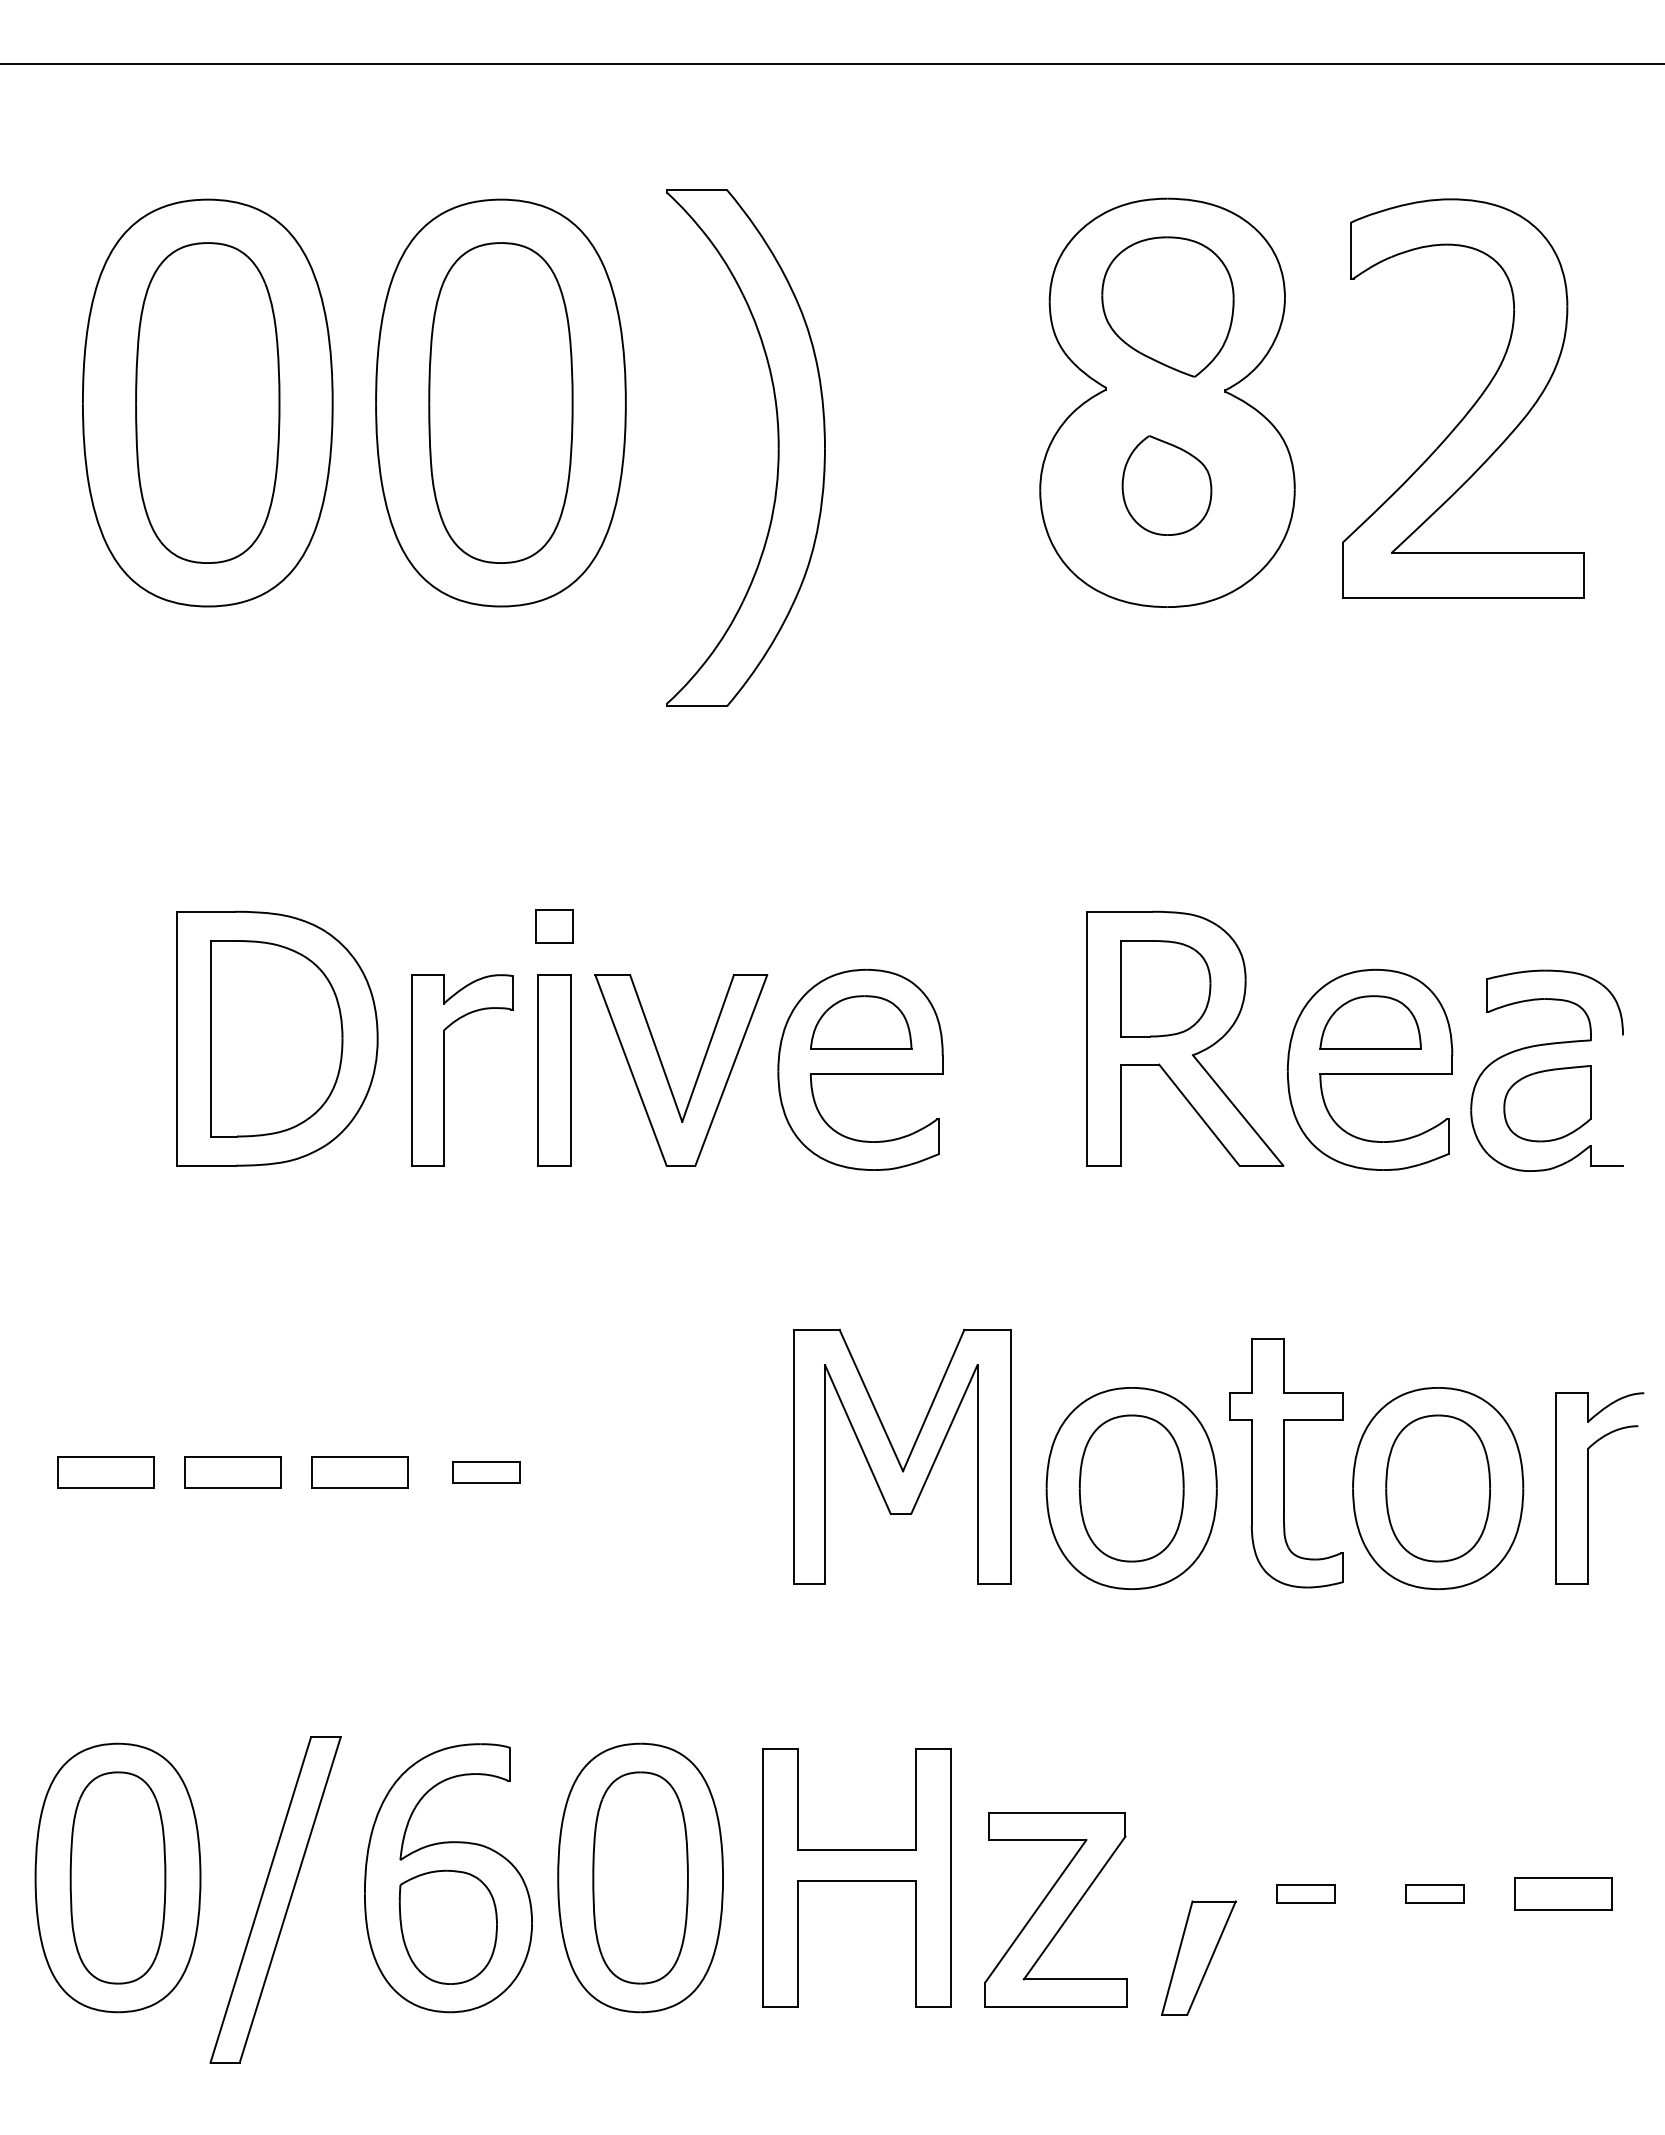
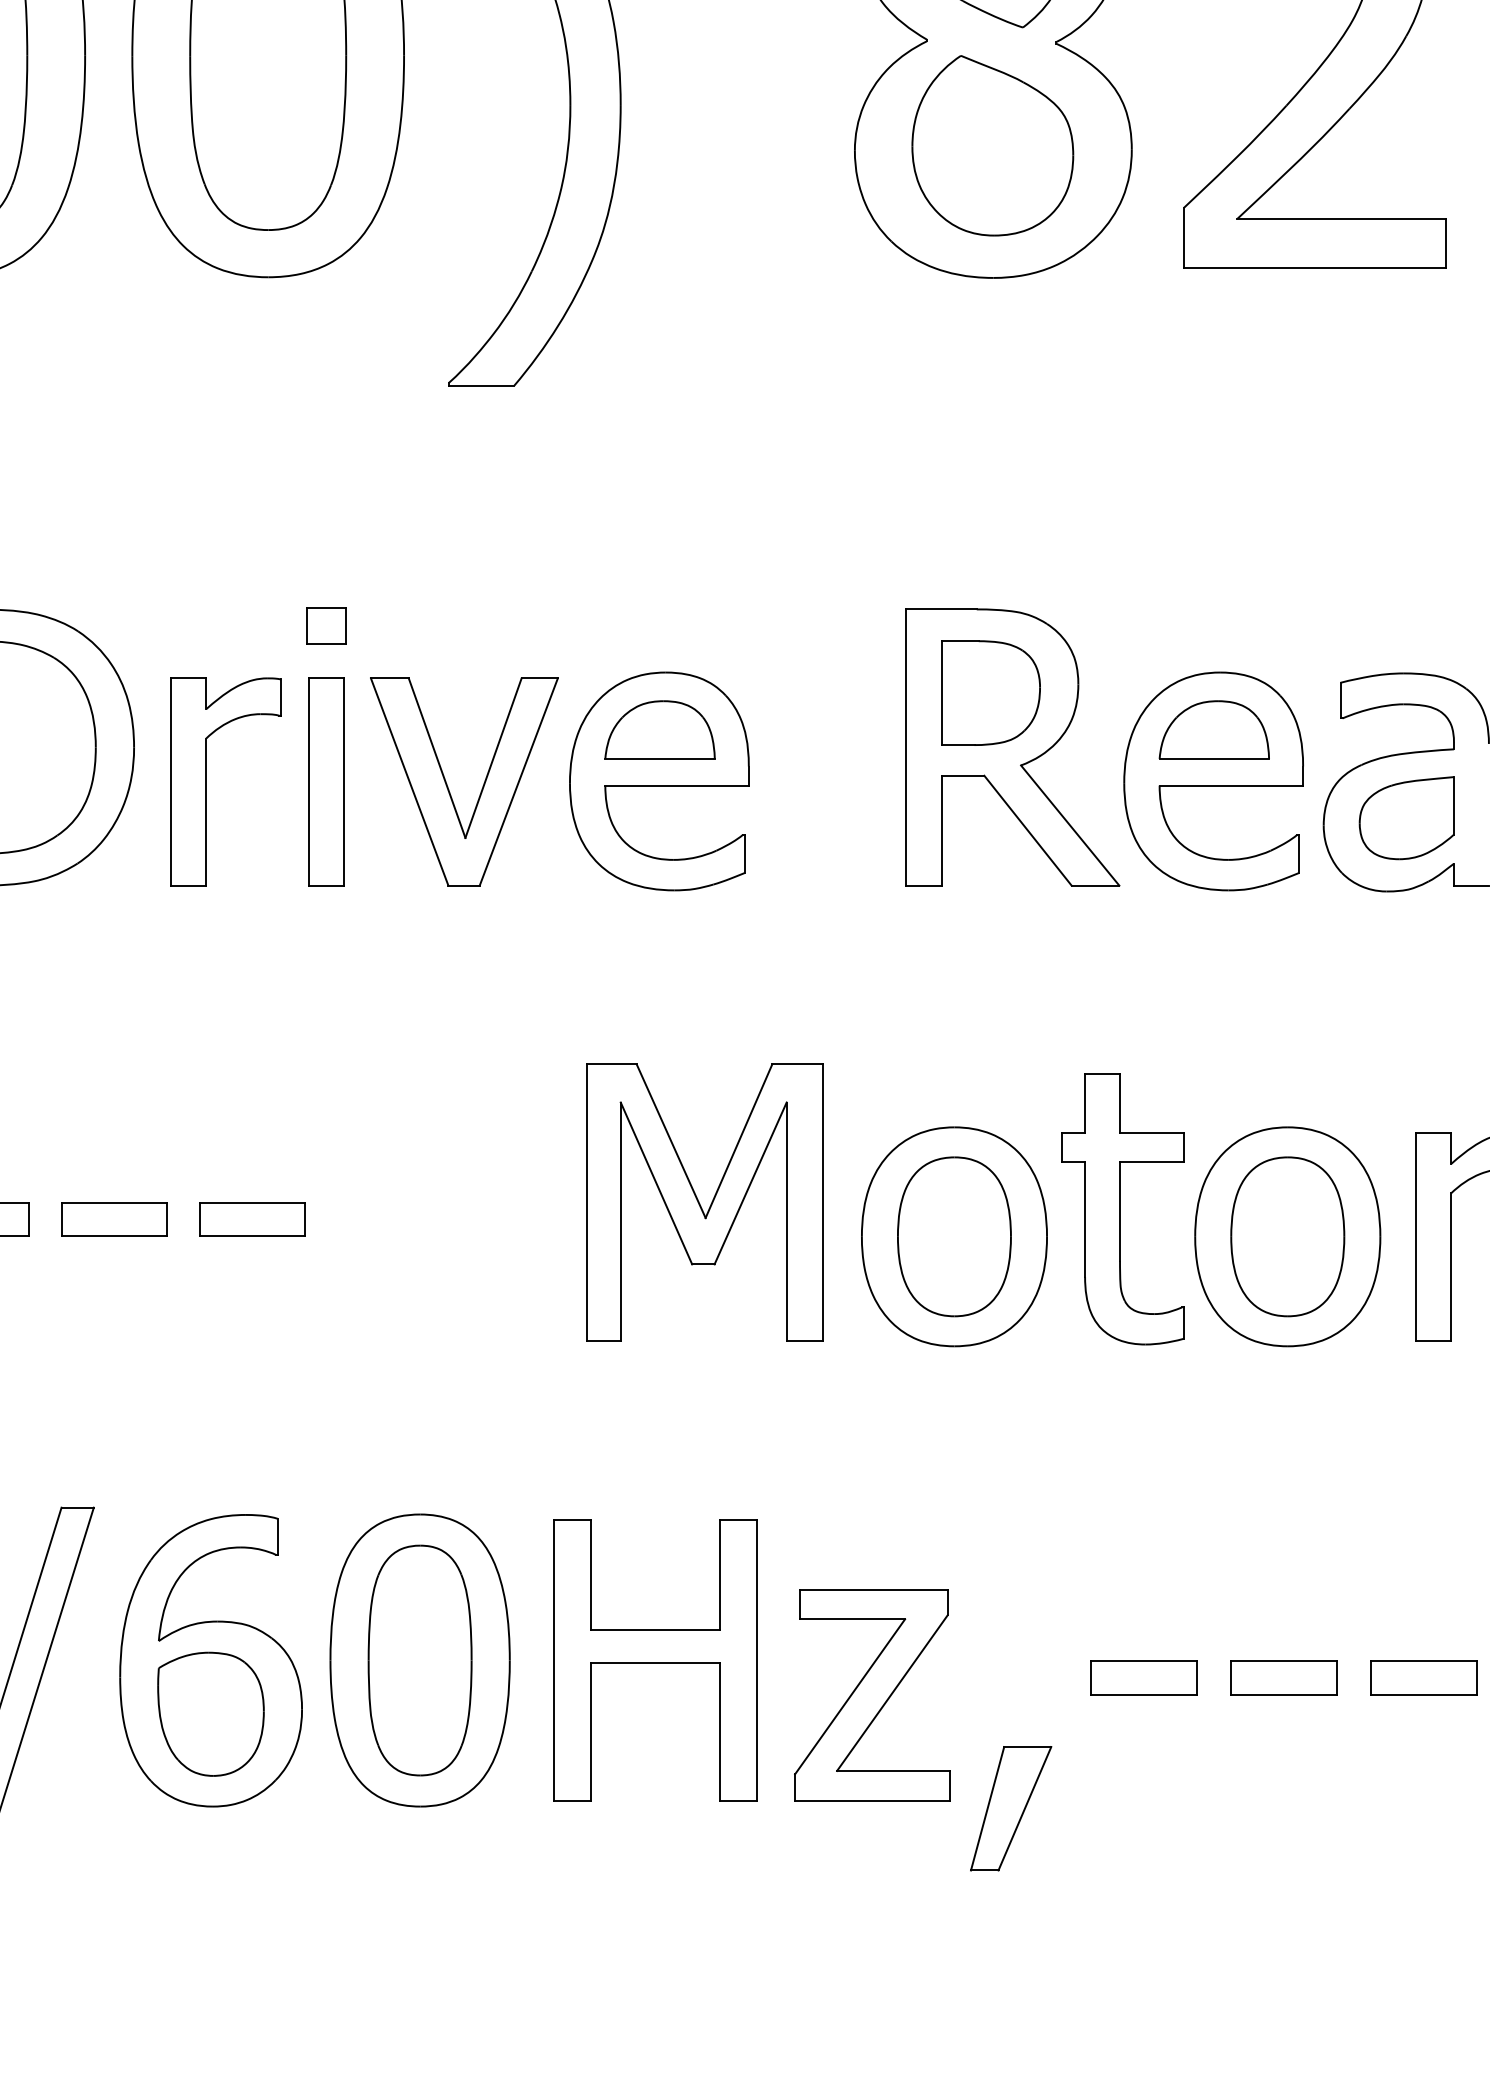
part: (1166, 485) -> (992, 145), size x1.67
part: (486, 1472) -> (252, 1219), size x1.43
part: (1305, 1893) -> (1143, 1677), size x1.67
part: (1434, 1893) -> (1283, 1677), size x1.67
part: (1198, 1957) -> (1010, 1807), moved

